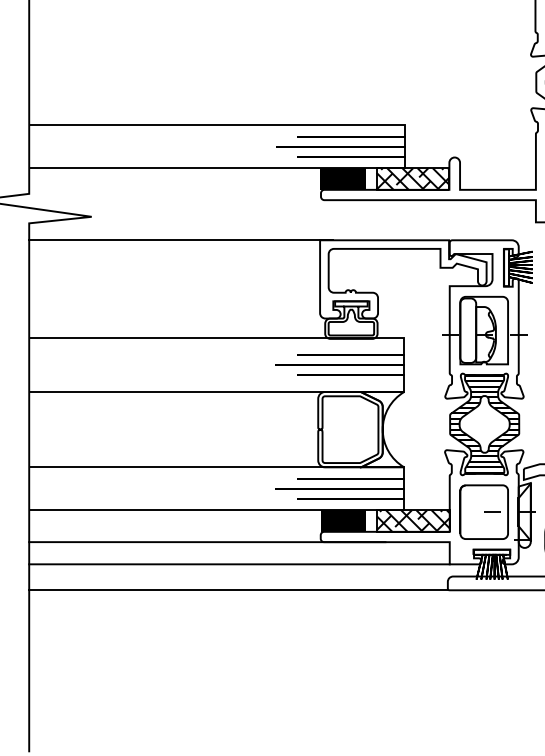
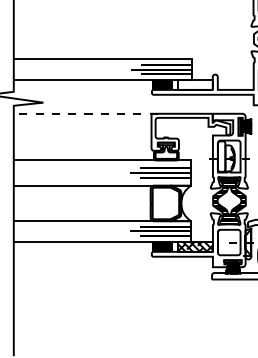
hatch: (412, 178) -> (195, 84), removed
line: (180, 239) -> (85, 113), solid -> dashed
line: (205, 541) -> (97, 256), removed
line: (237, 564) -> (112, 267), removed
line: (237, 590) -> (112, 279), removed

